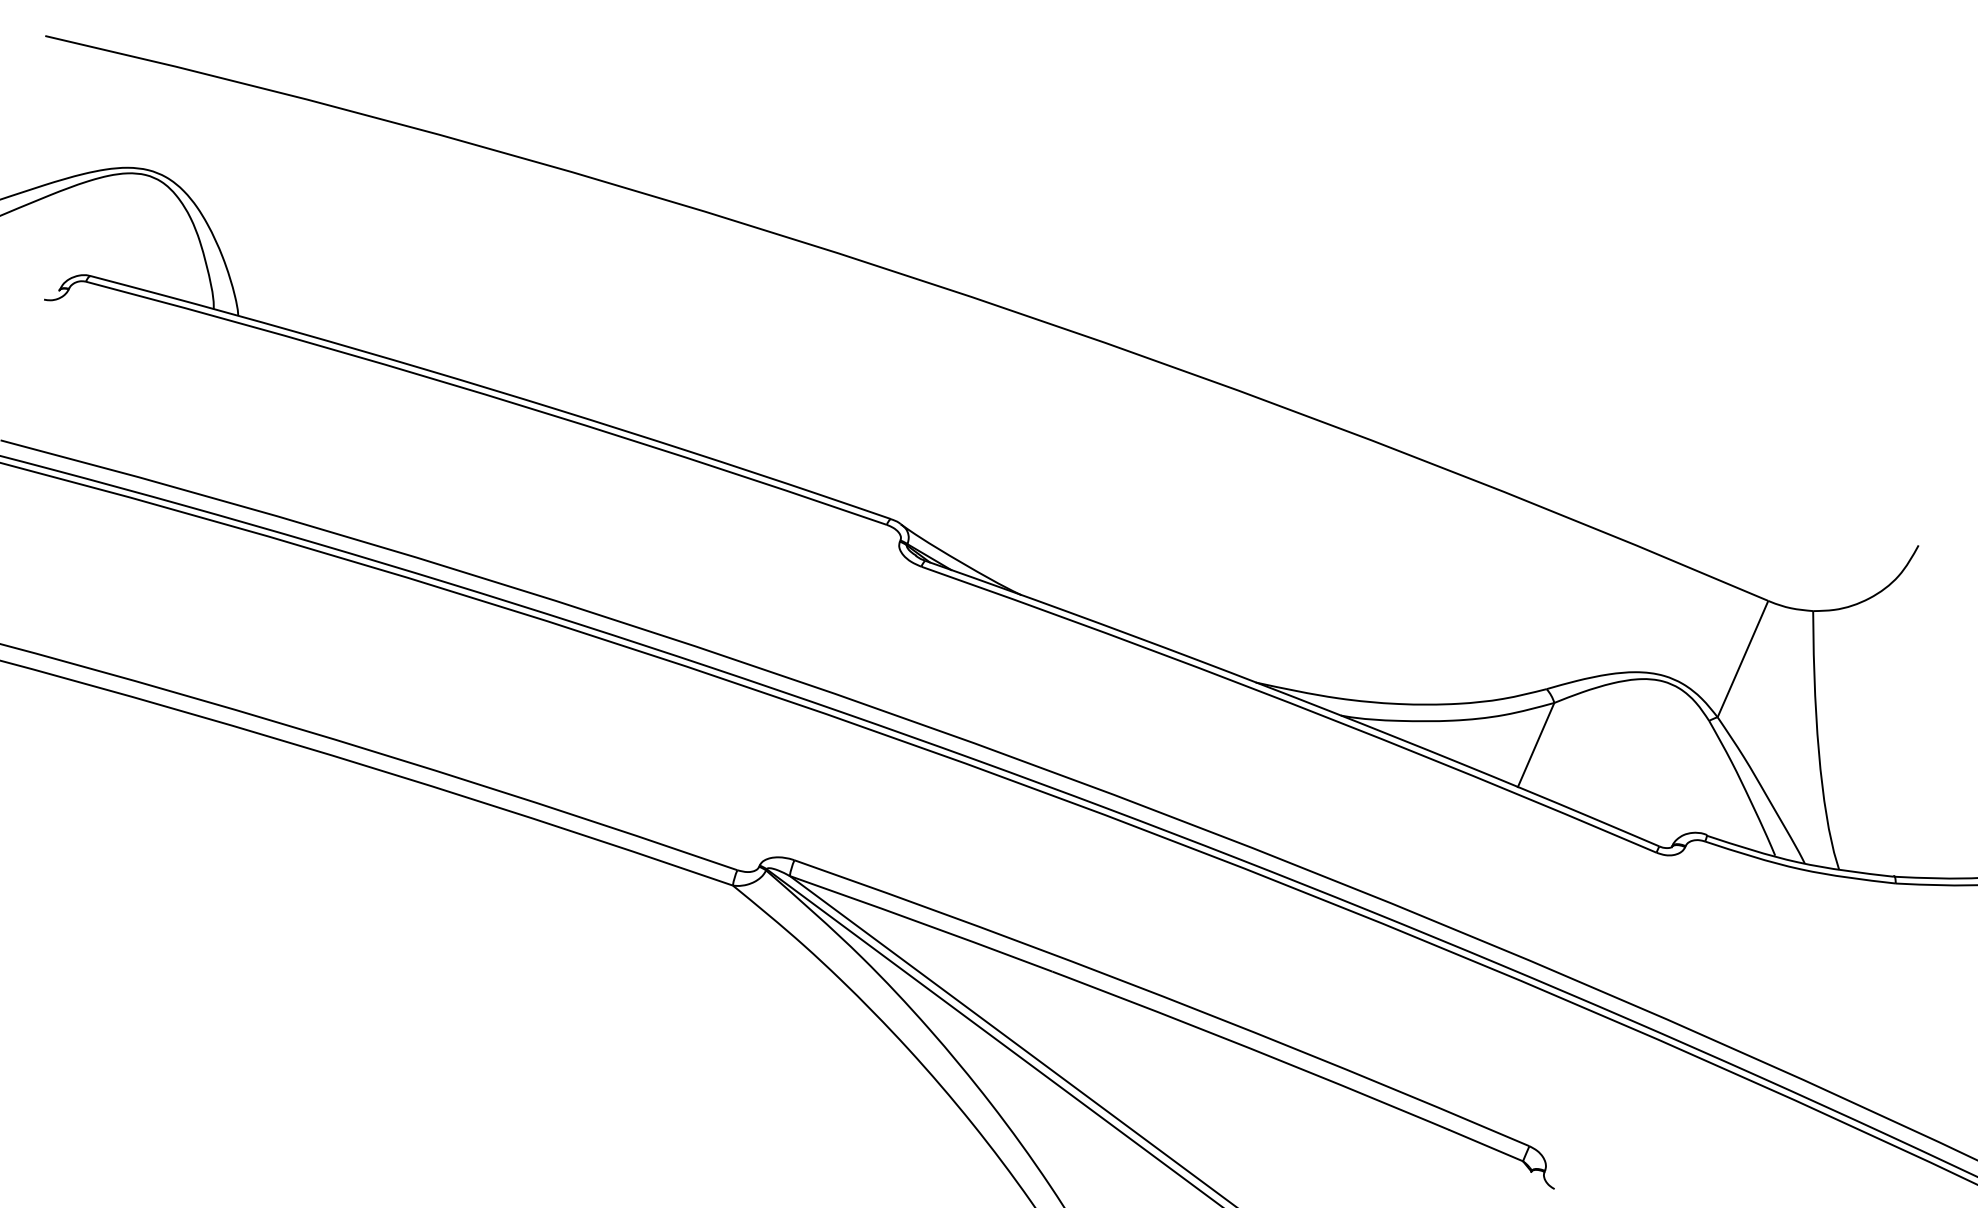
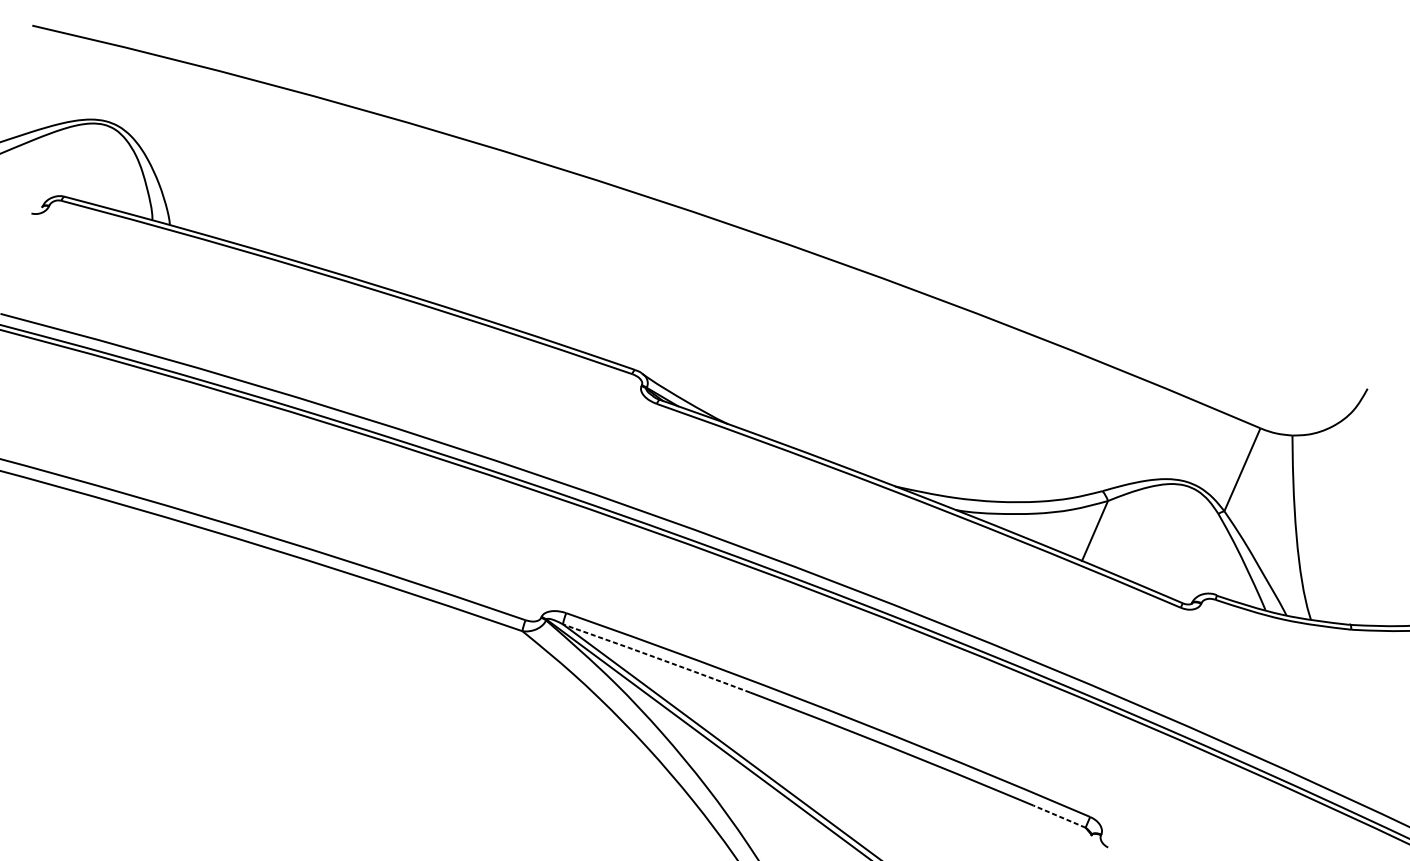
line: (921, 923) -> (656, 658), solid -> dashed
line: (1486, 1145) -> (1059, 816), solid -> dashed

